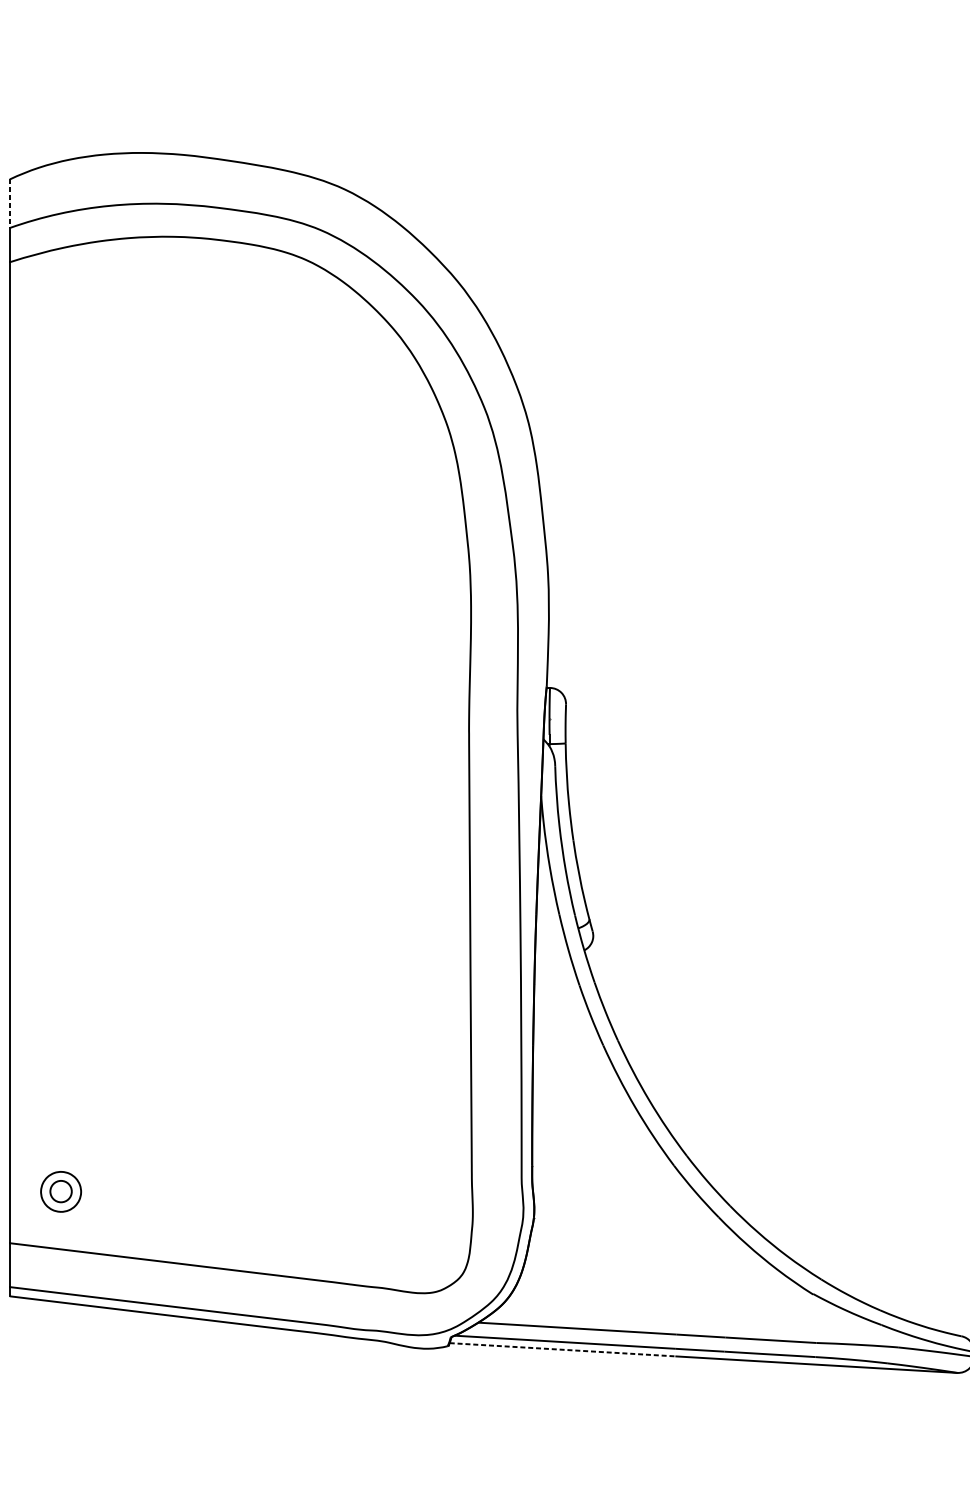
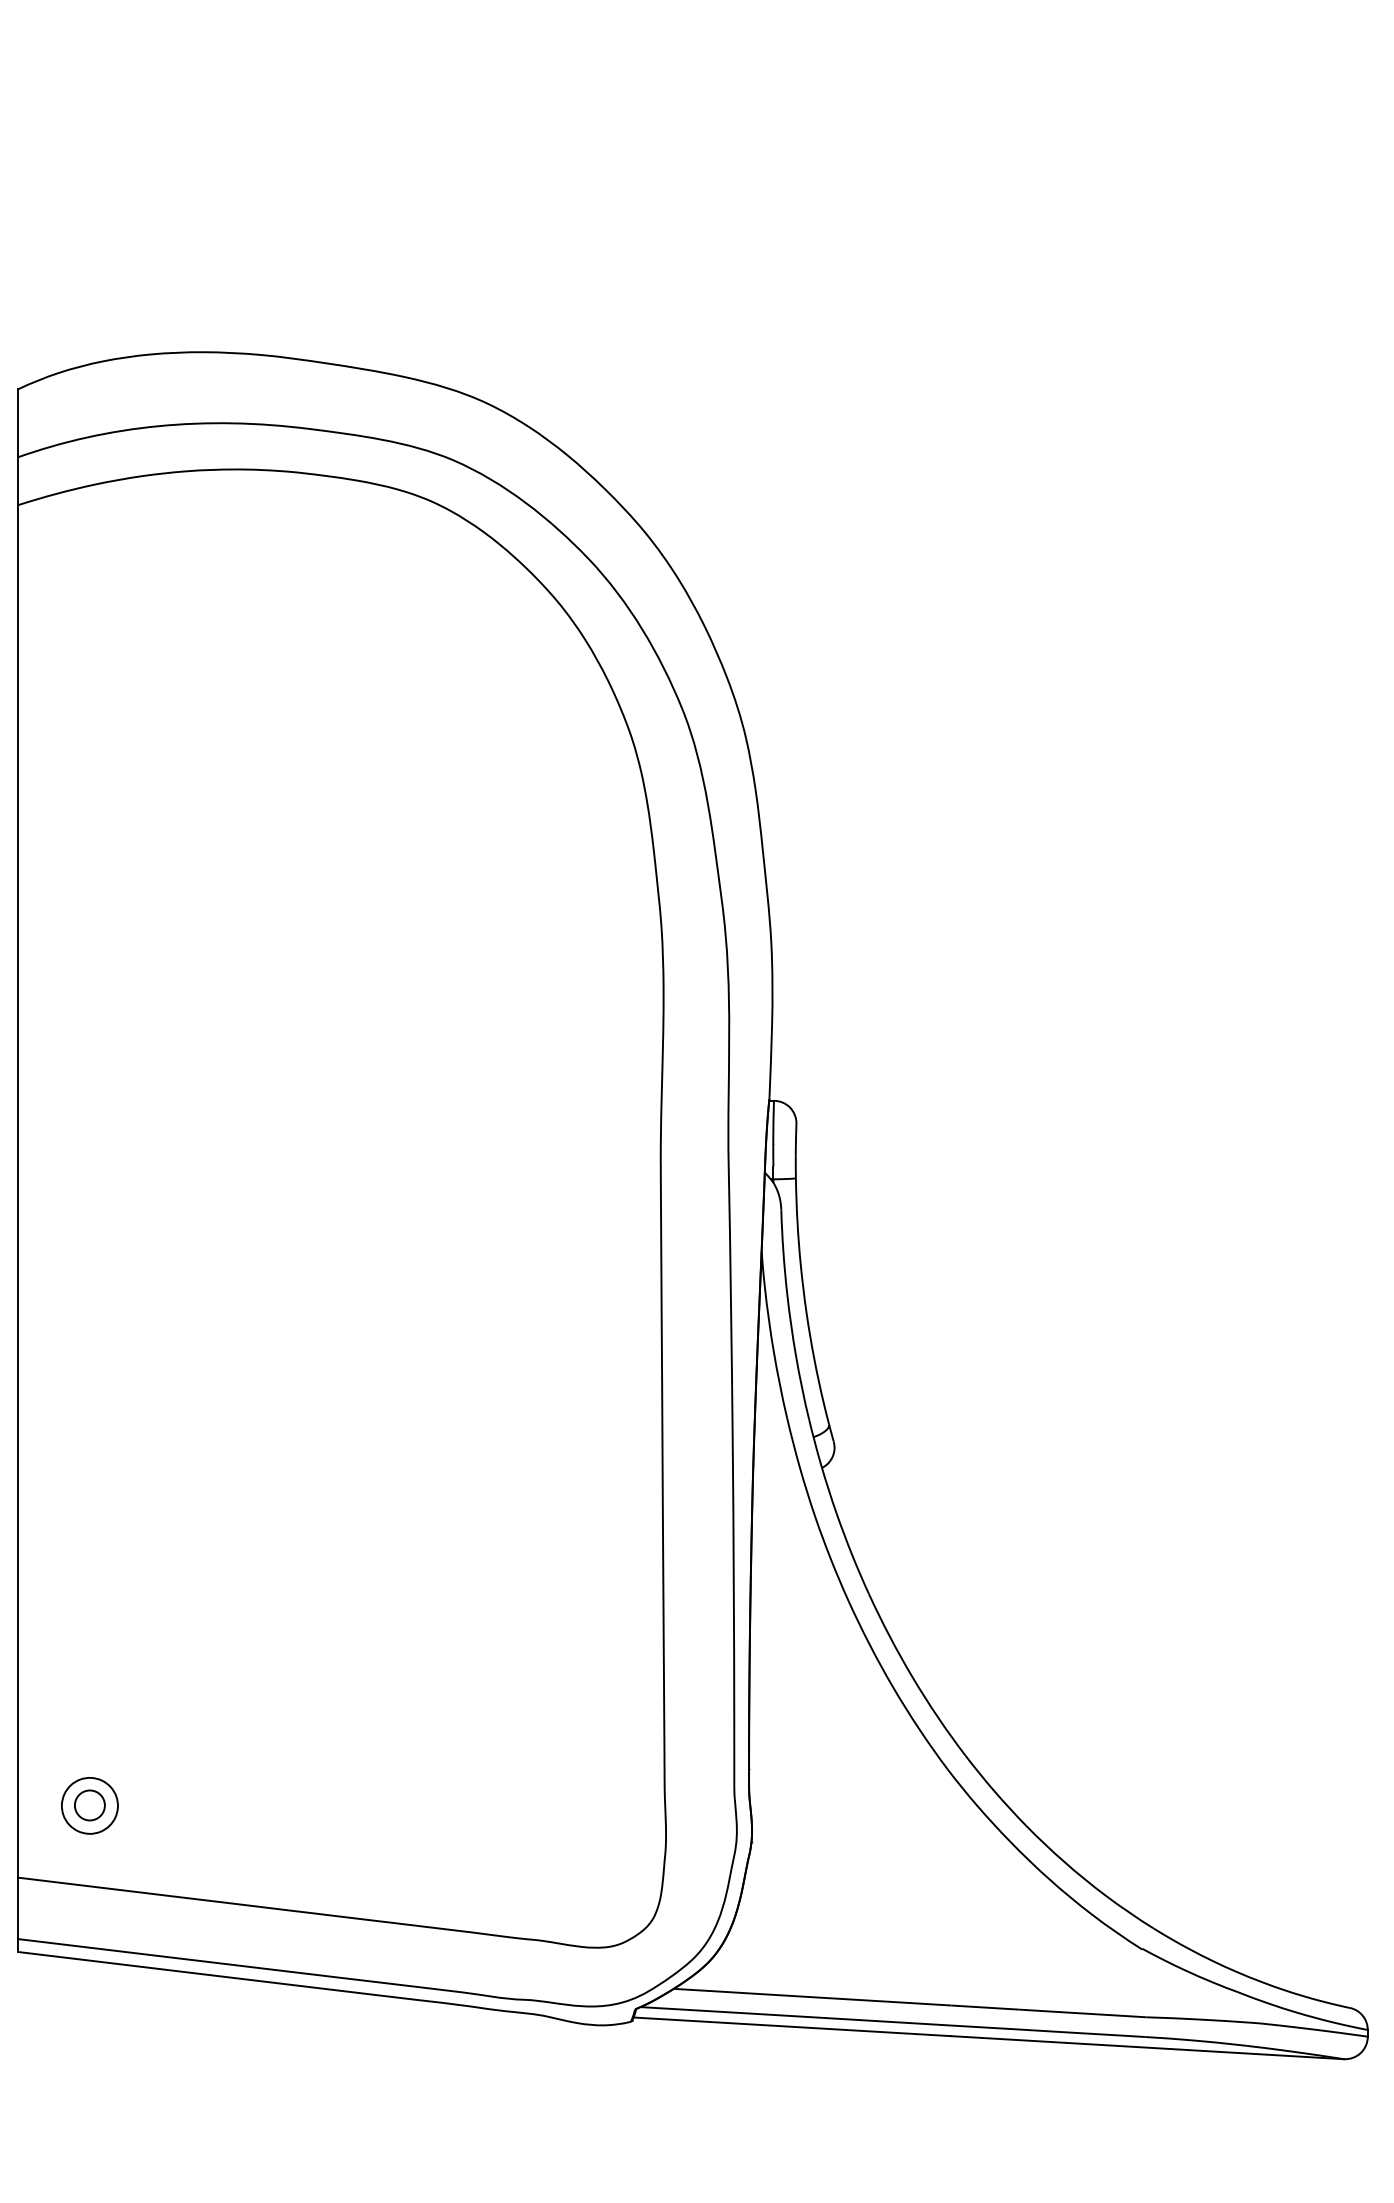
line: (10, 203) -> (18, 423), dashed -> solid
line: (563, 1349) -> (792, 2026), dashed -> solid

